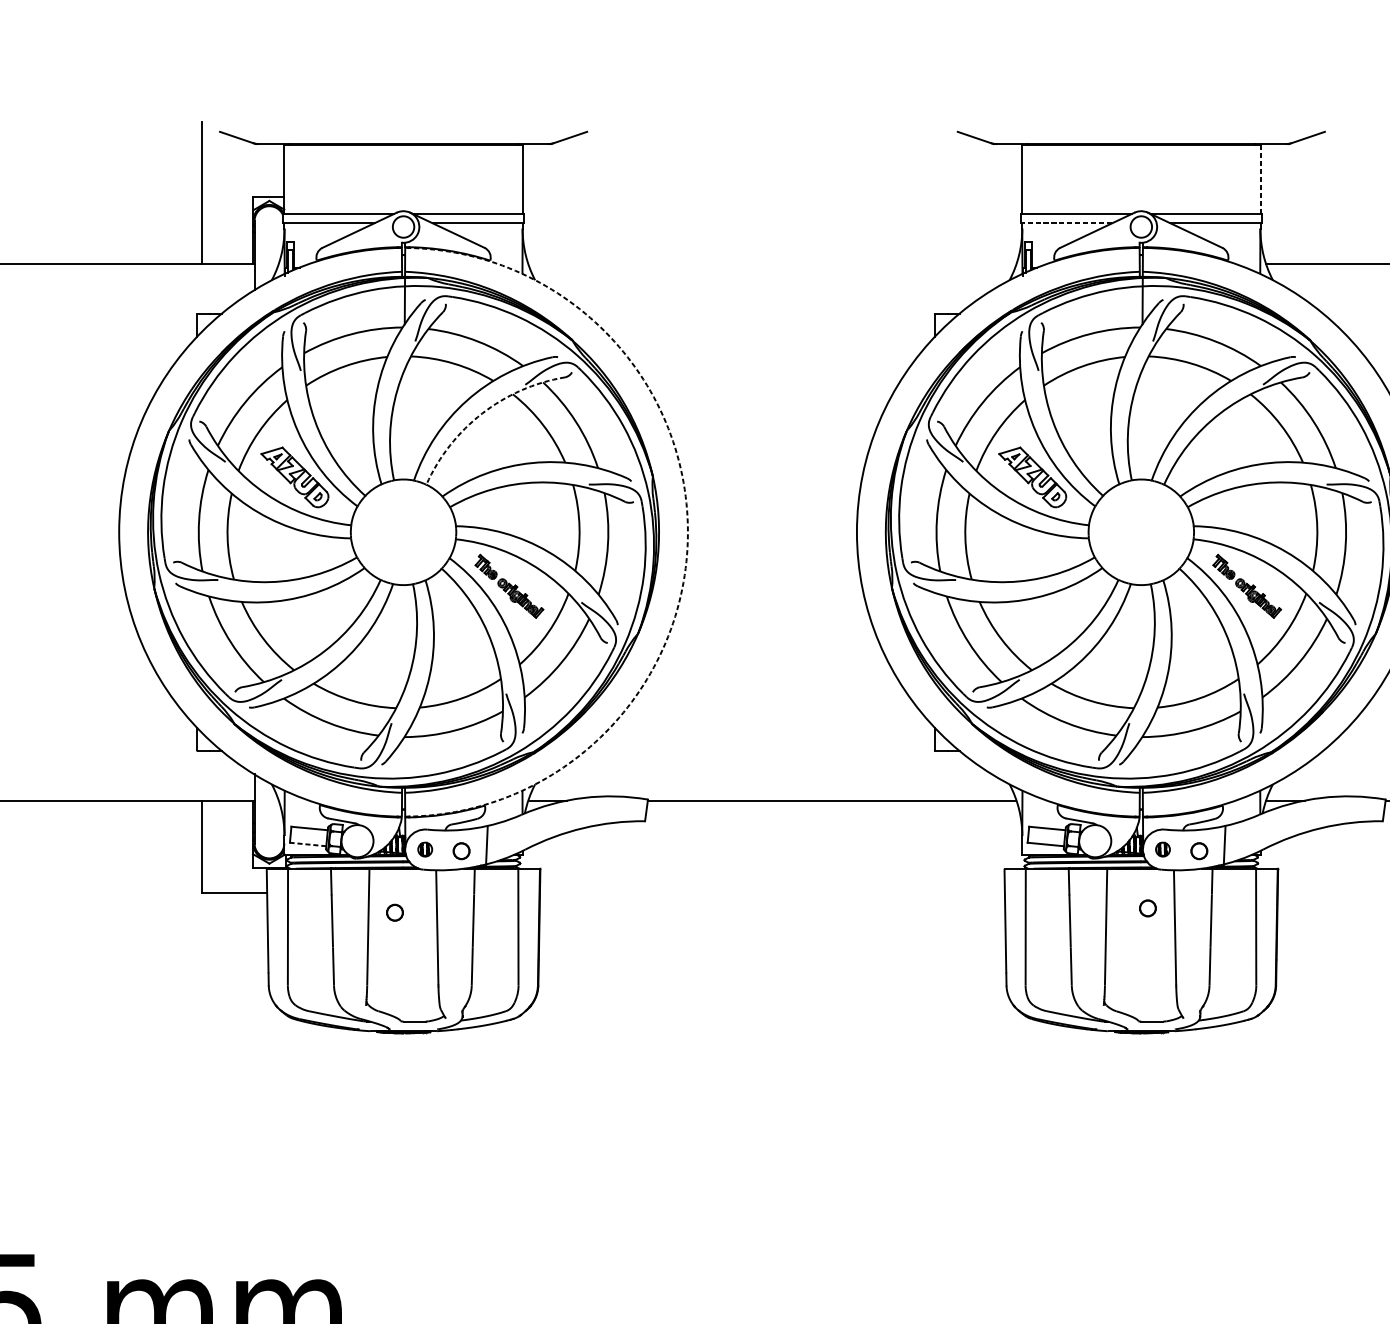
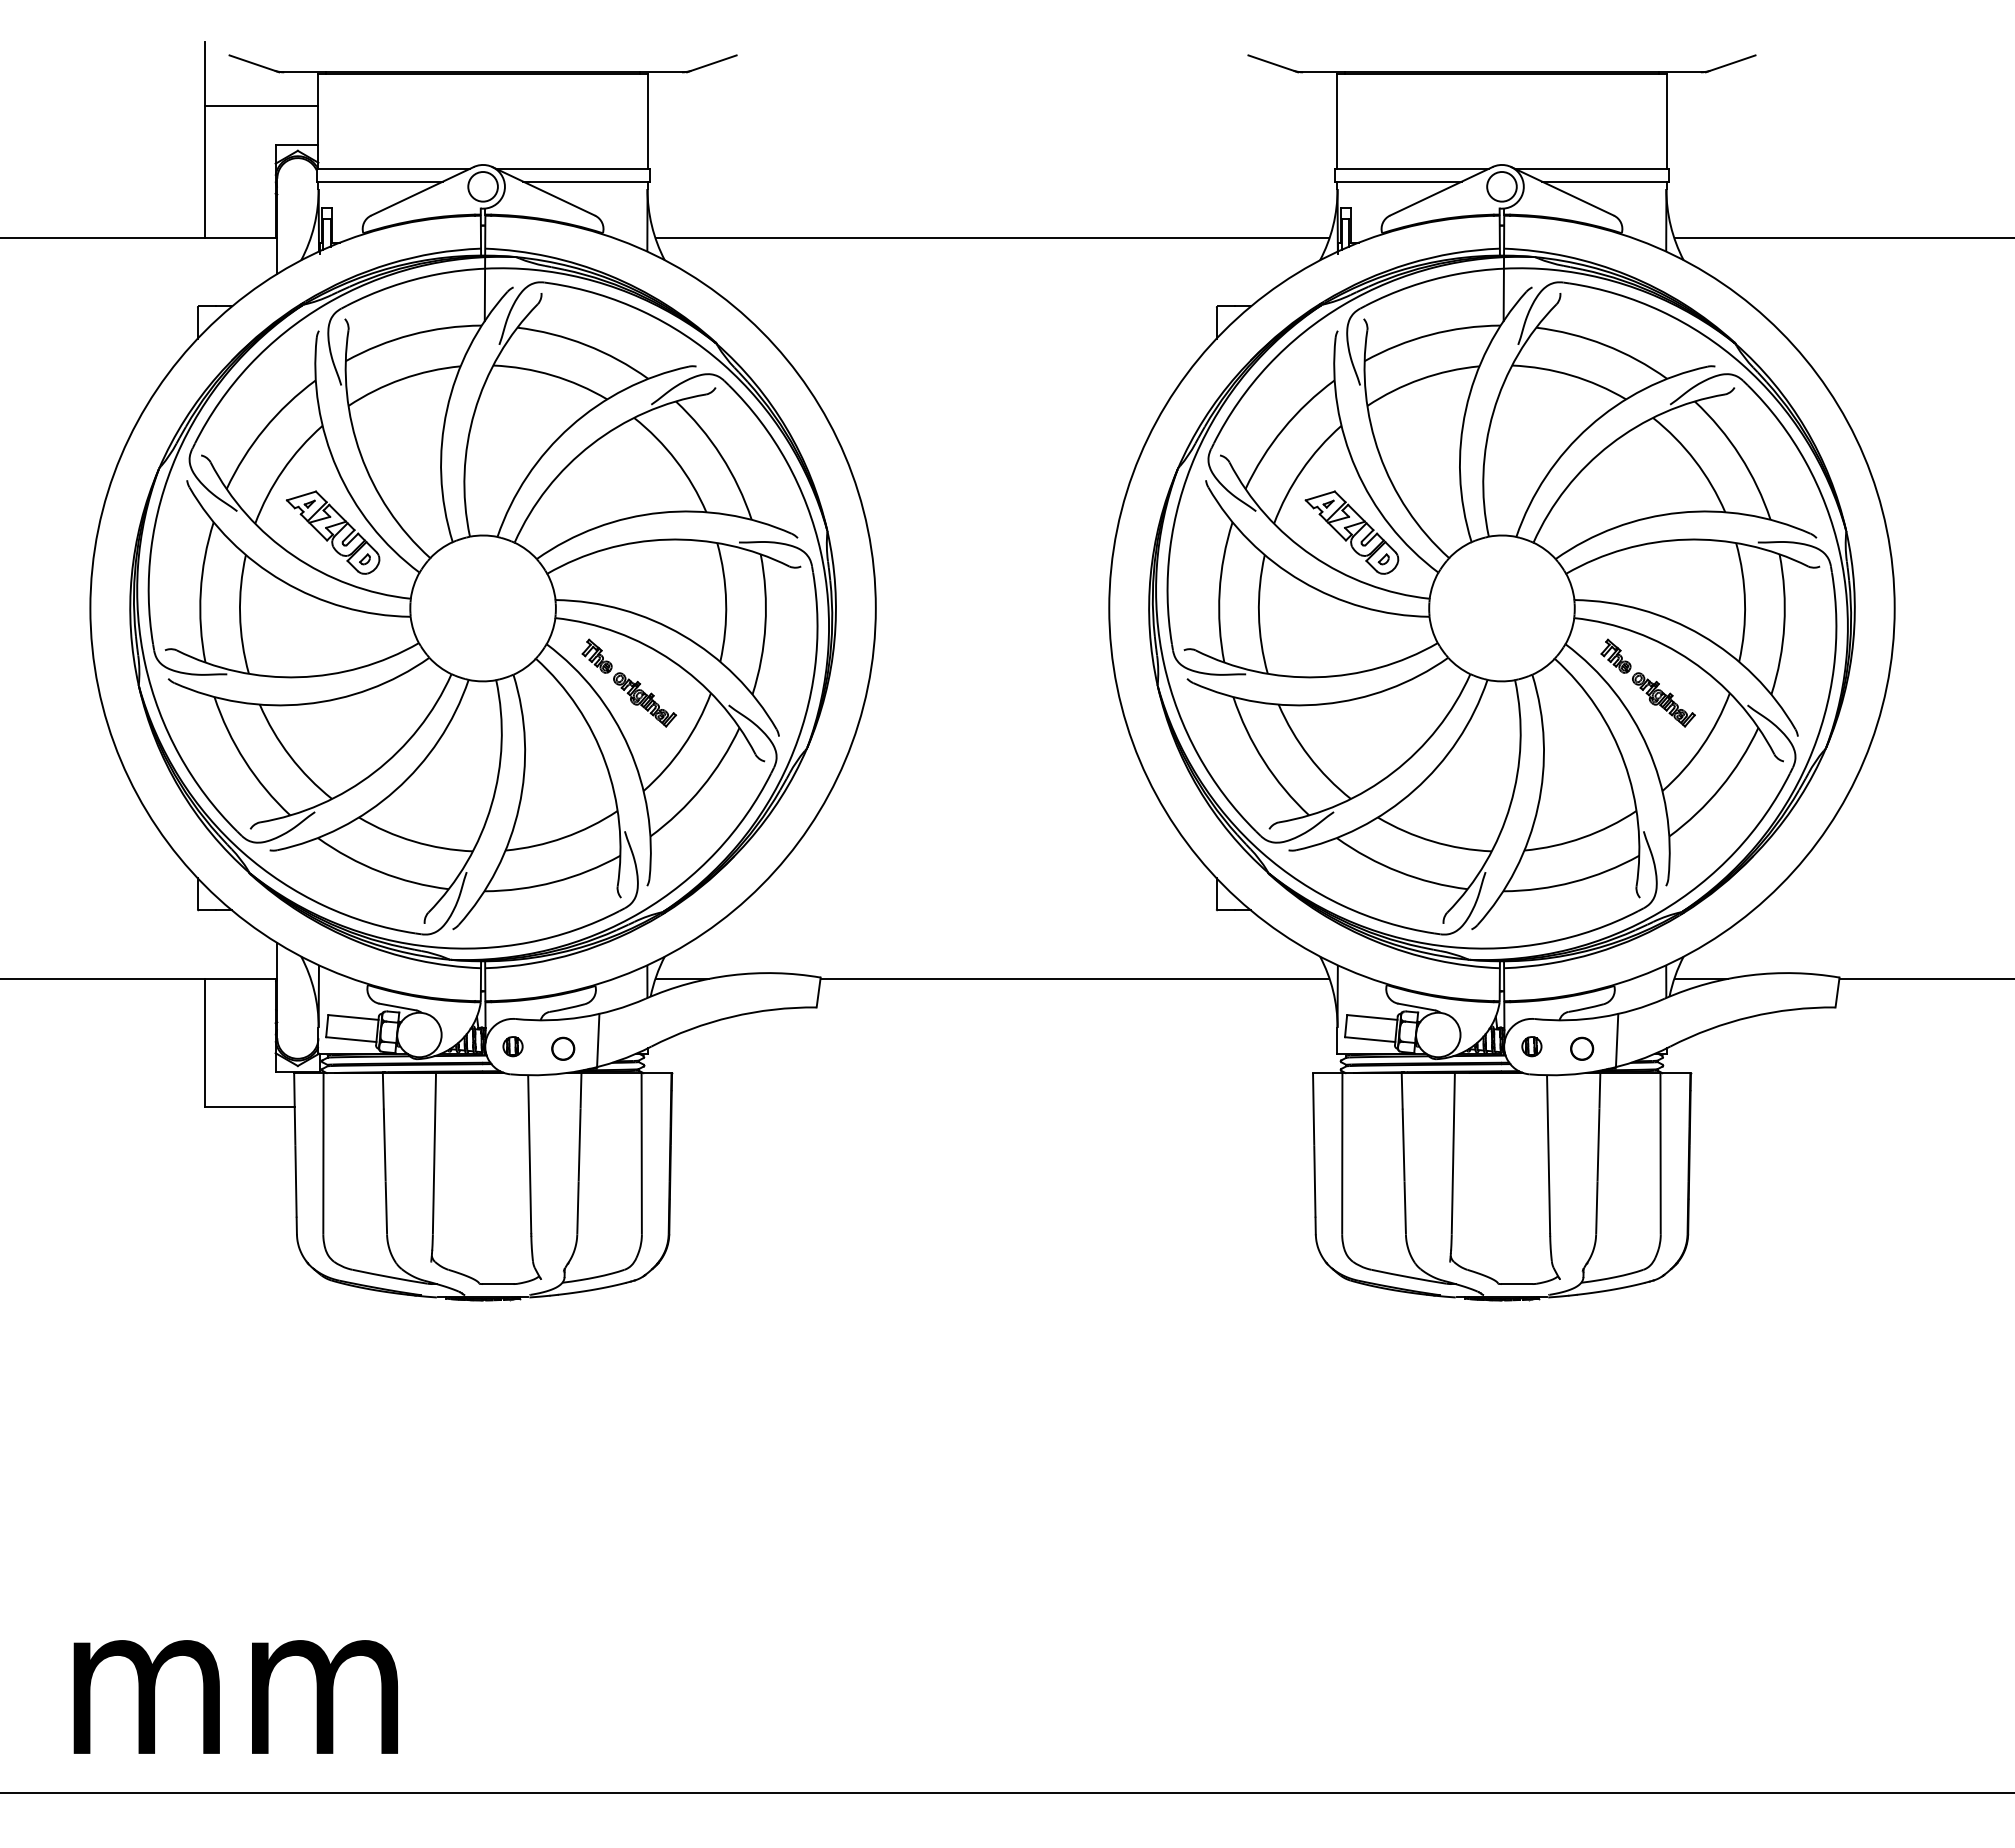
line: (243, 168) -> (261, 106), added
line: (1260, 179) -> (1666, 121), dashed -> solid
line: (1066, 223) -> (1398, 181), dashed -> solid
line: (772, 263) -> (992, 237), added
arc: (482, 413) -> (591, 444), dashed -> solid
arc: (687, 532) -> (875, 608), dashed -> solid
line: (307, 844) -> (350, 1039), dashed -> solid
circle: (1148, 908) -> (1511, 1127), removed
circle: (395, 912) -> (471, 1133), removed

